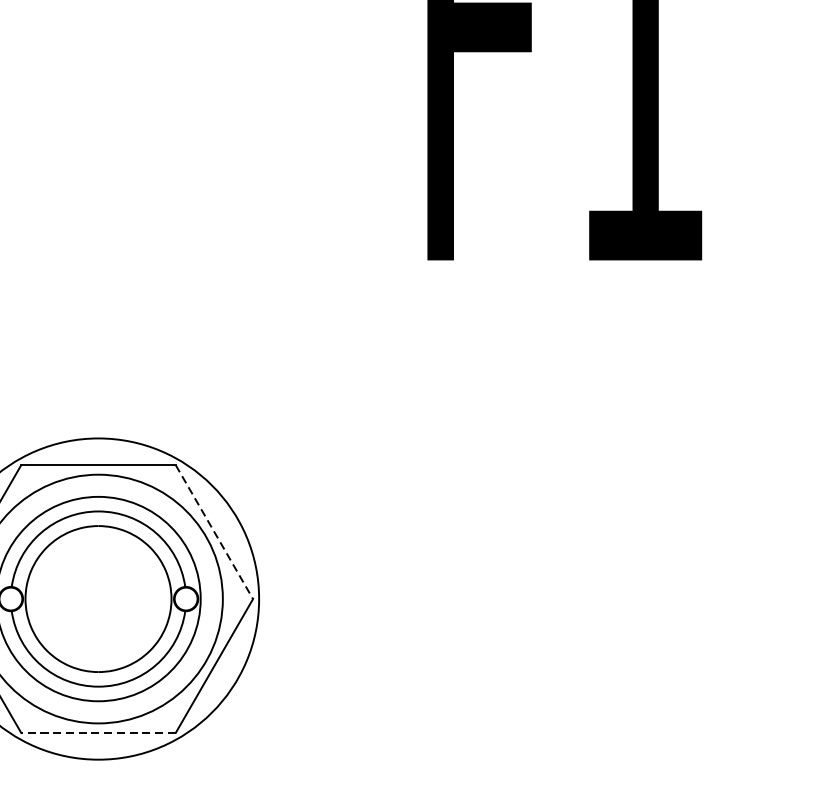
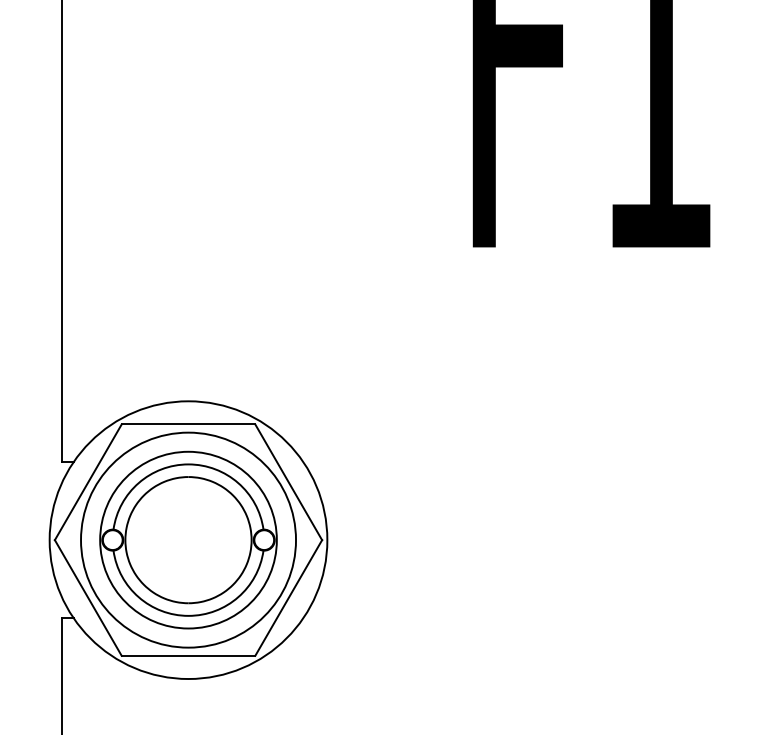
line: (214, 532) -> (288, 482), dashed -> solid
line: (98, 732) -> (188, 655), dashed -> solid

